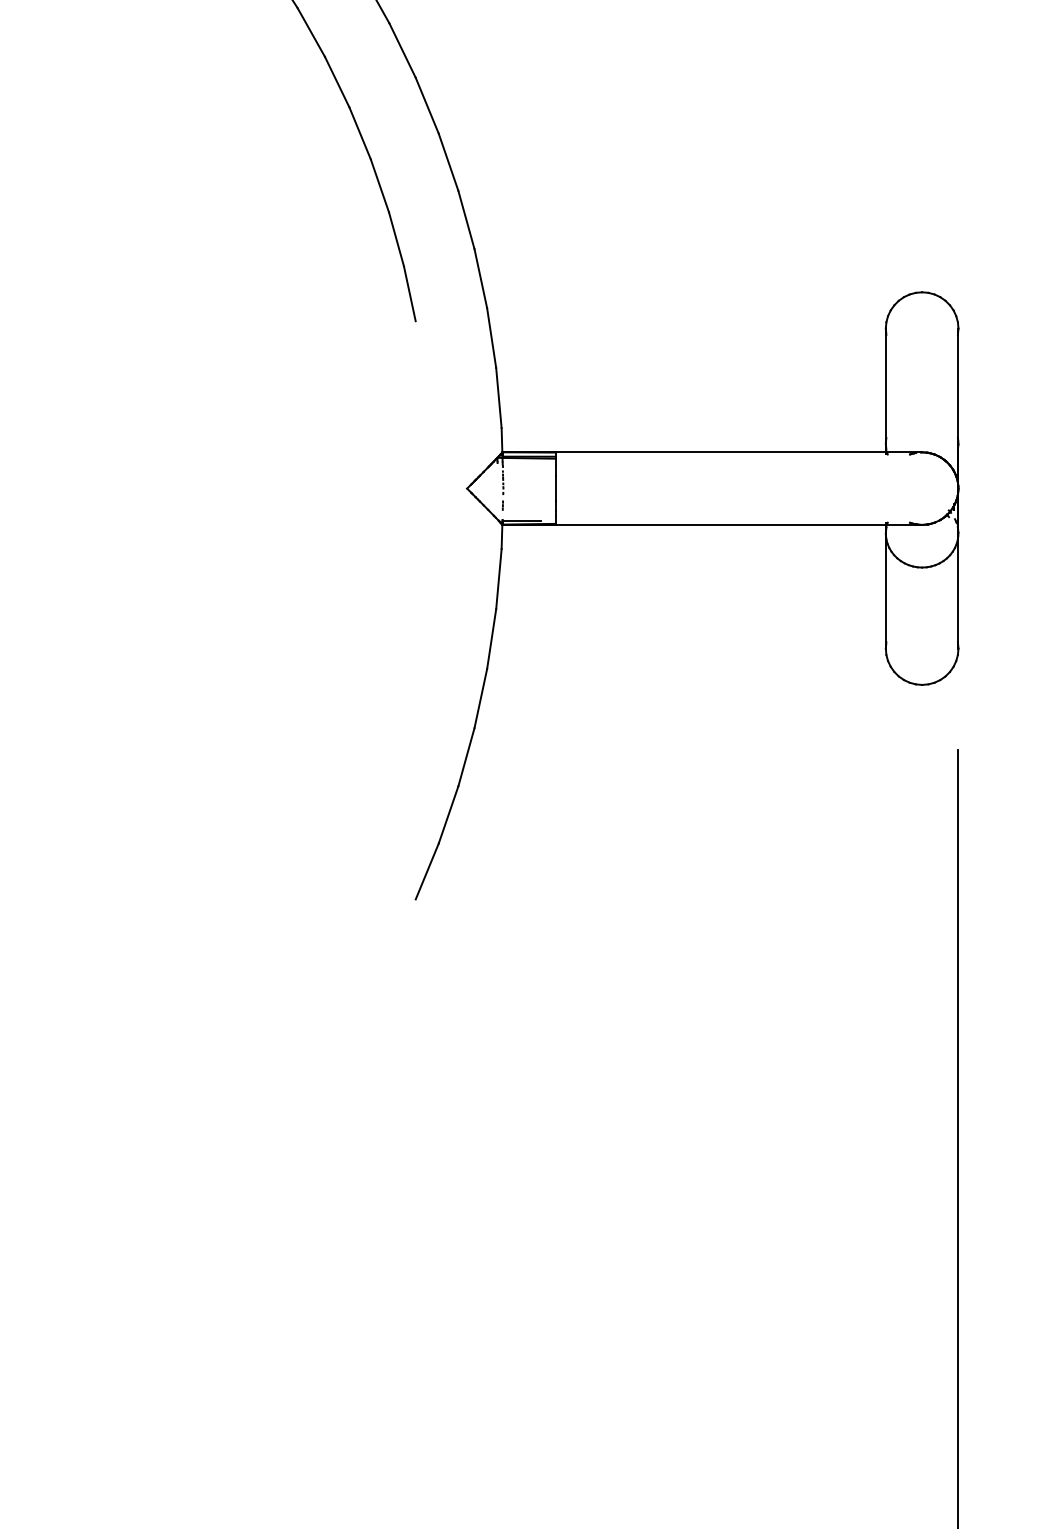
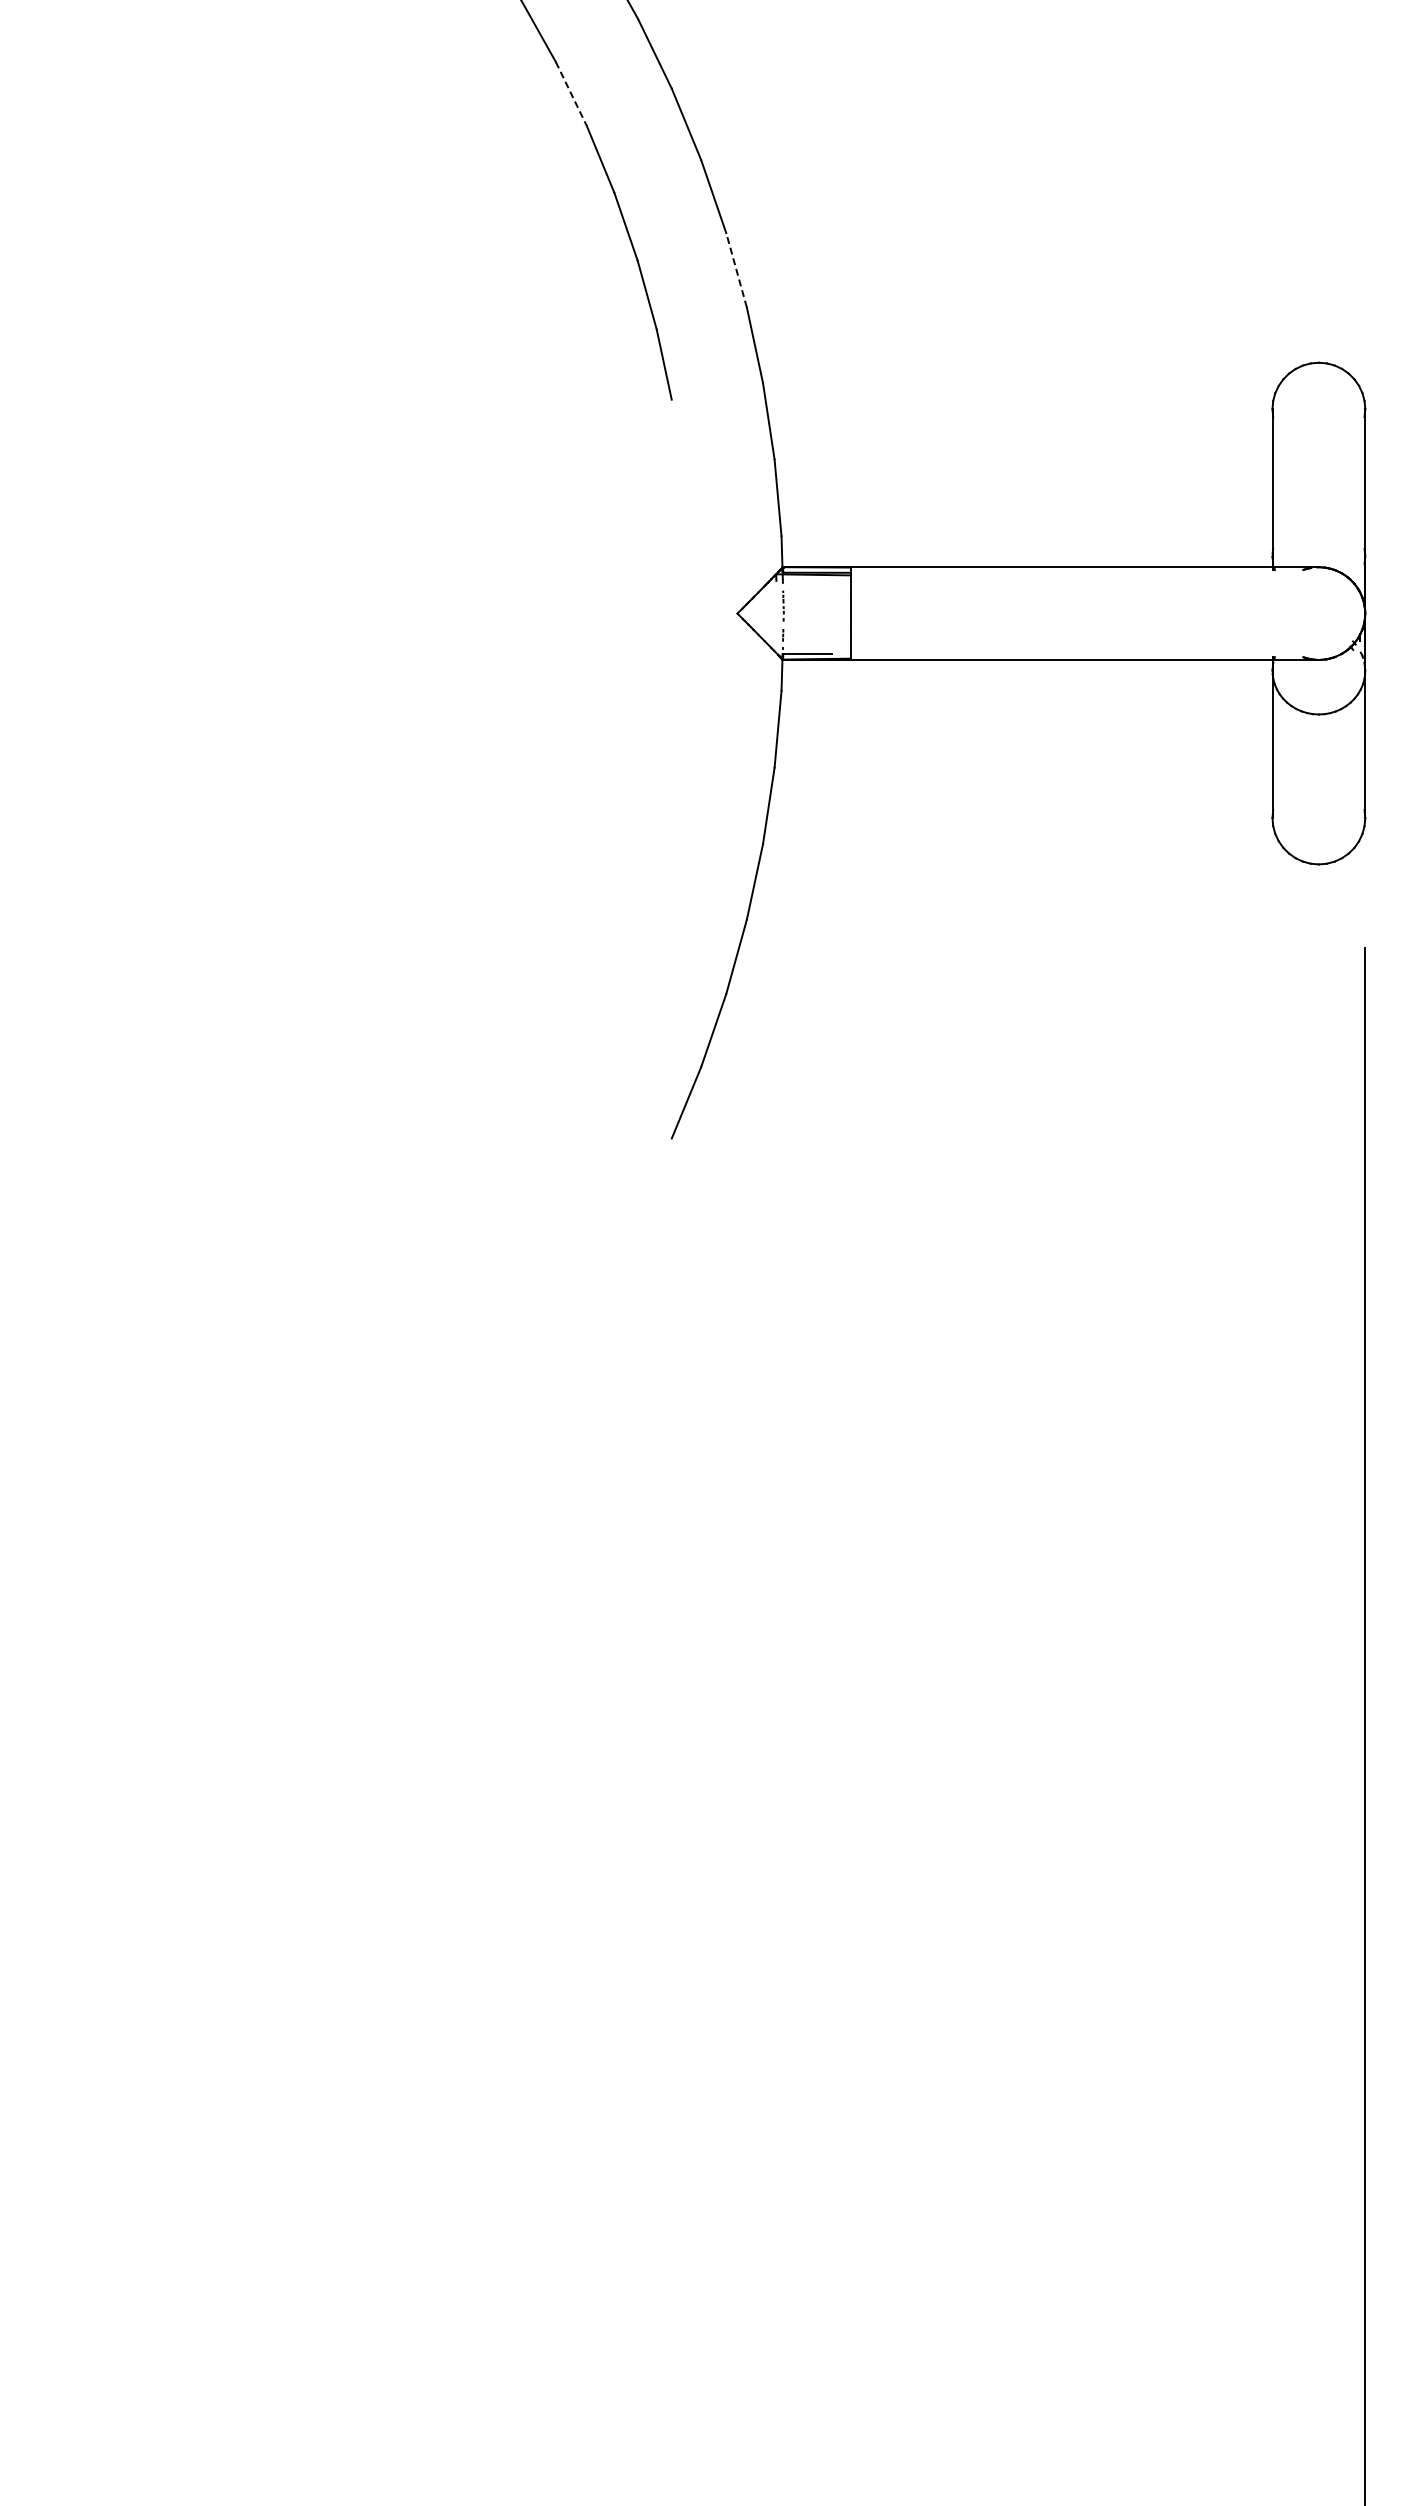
line: (337, 82) -> (571, 94), solid -> dashed
line: (466, 220) -> (736, 270), solid -> dashed

